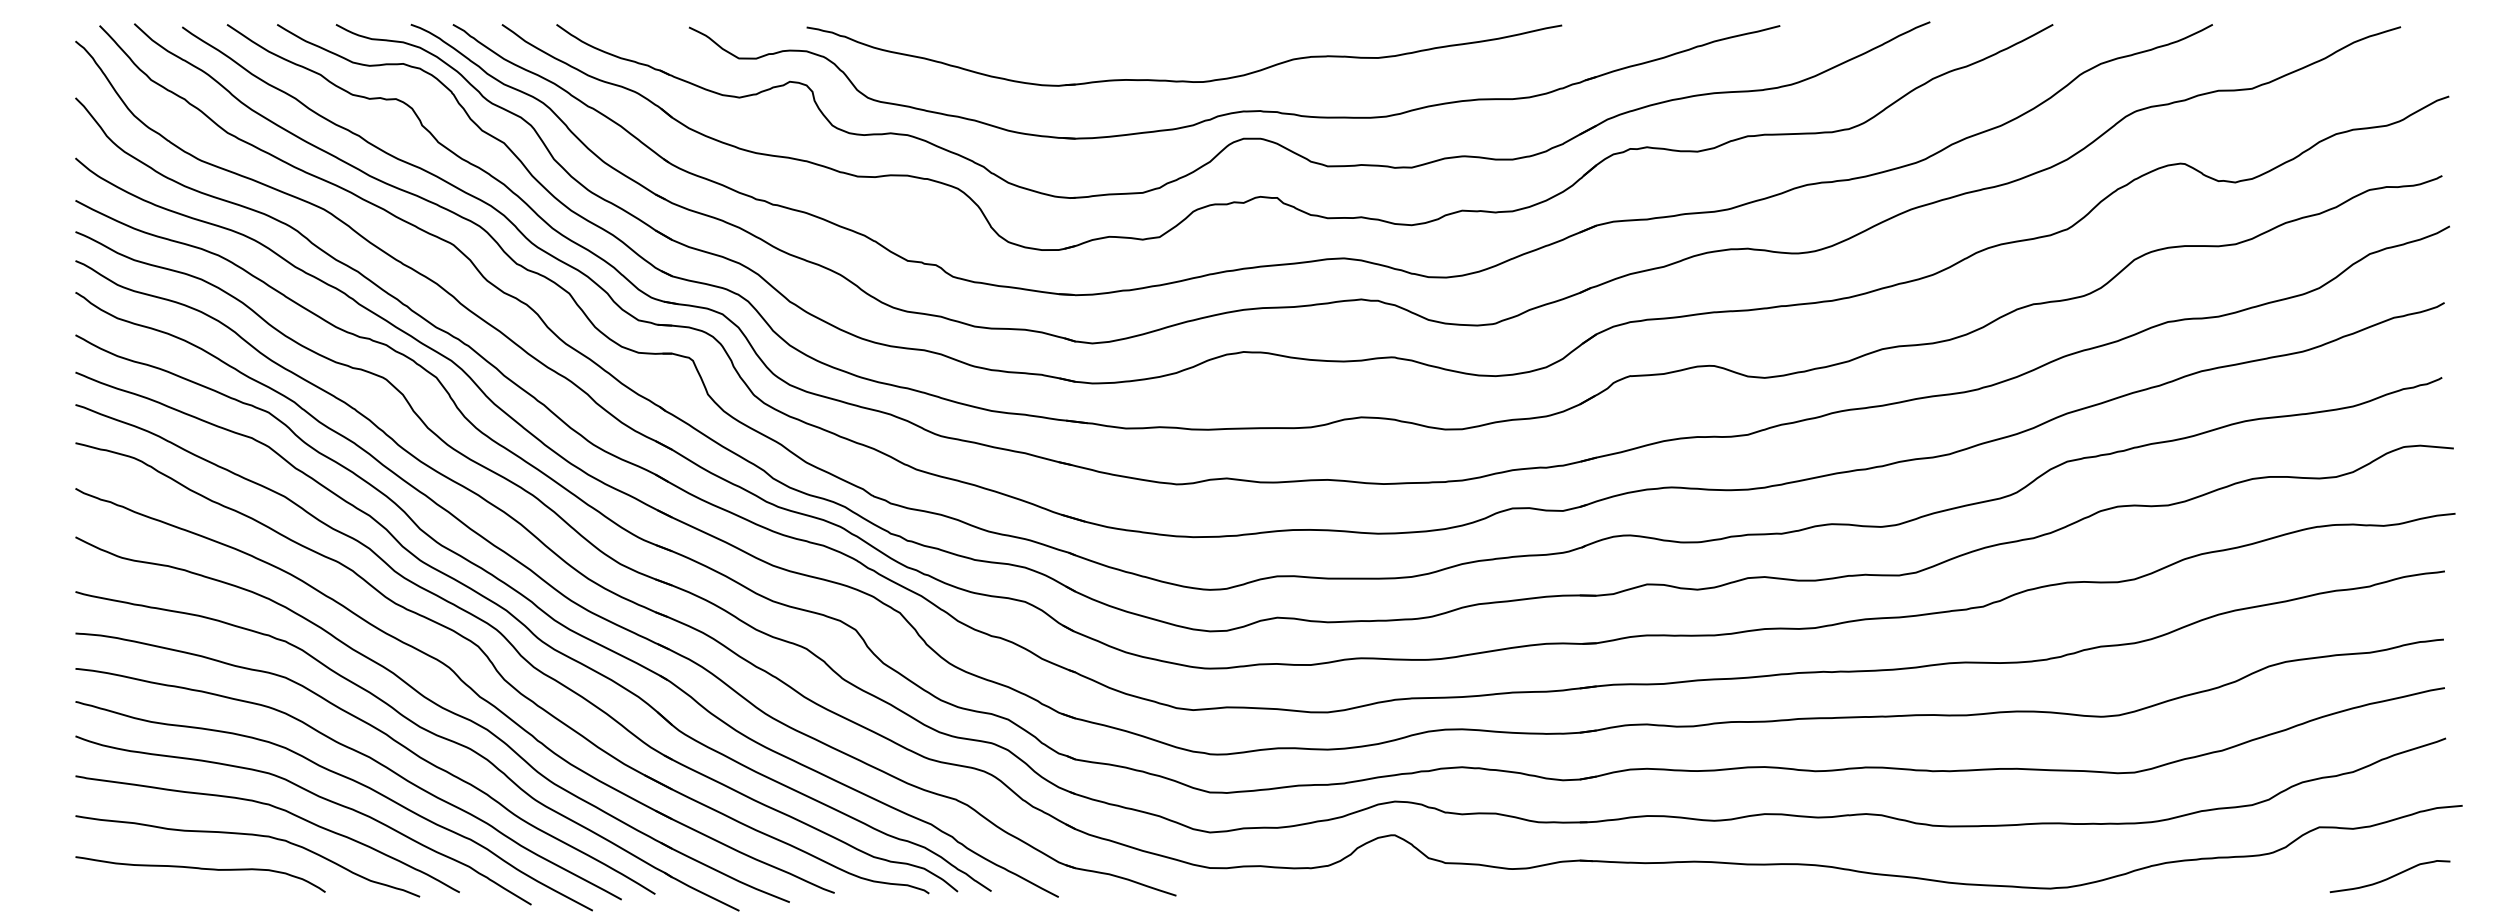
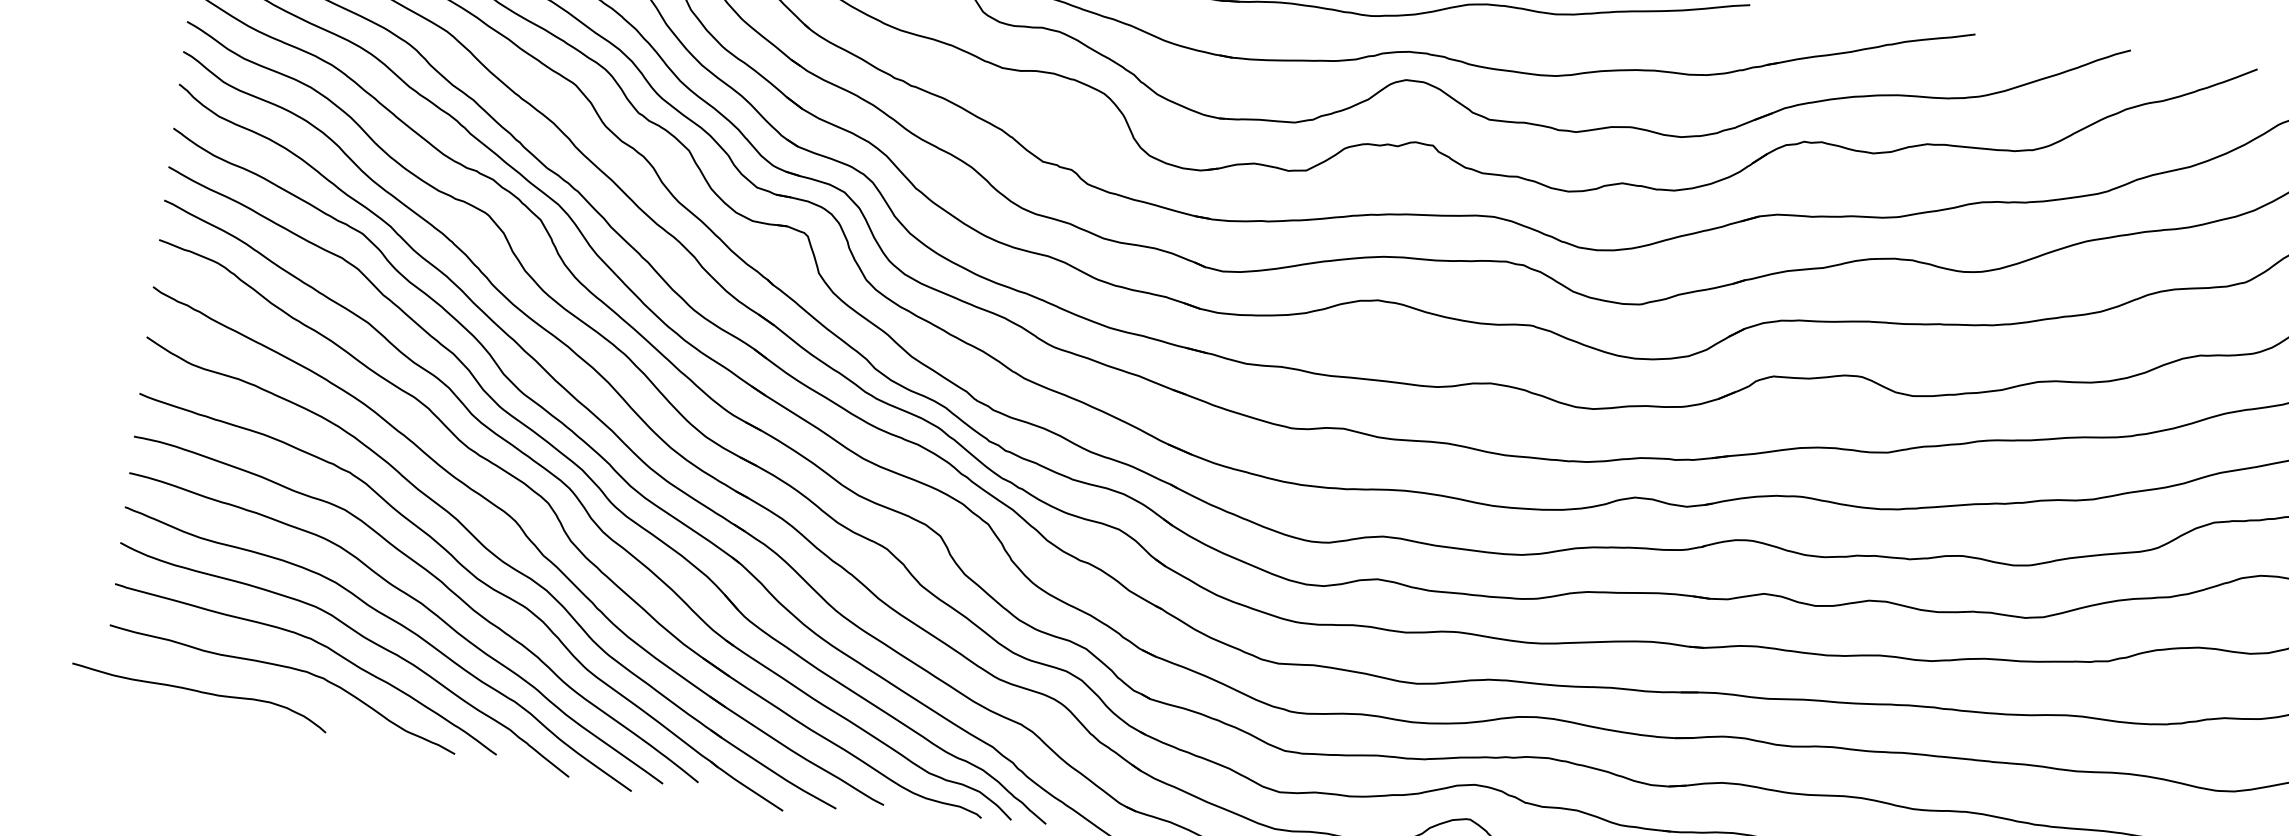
curve: (200, 869) -> (199, 692), moved

